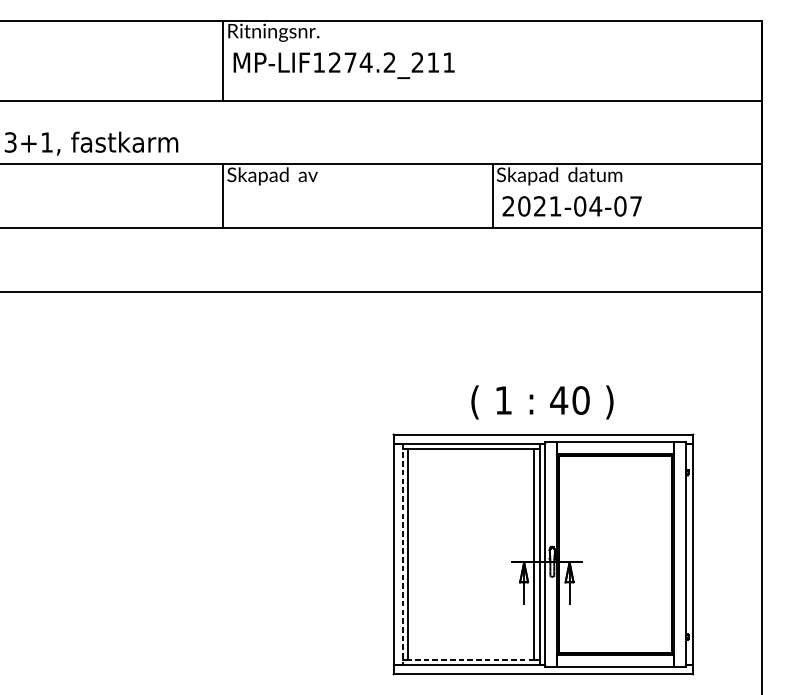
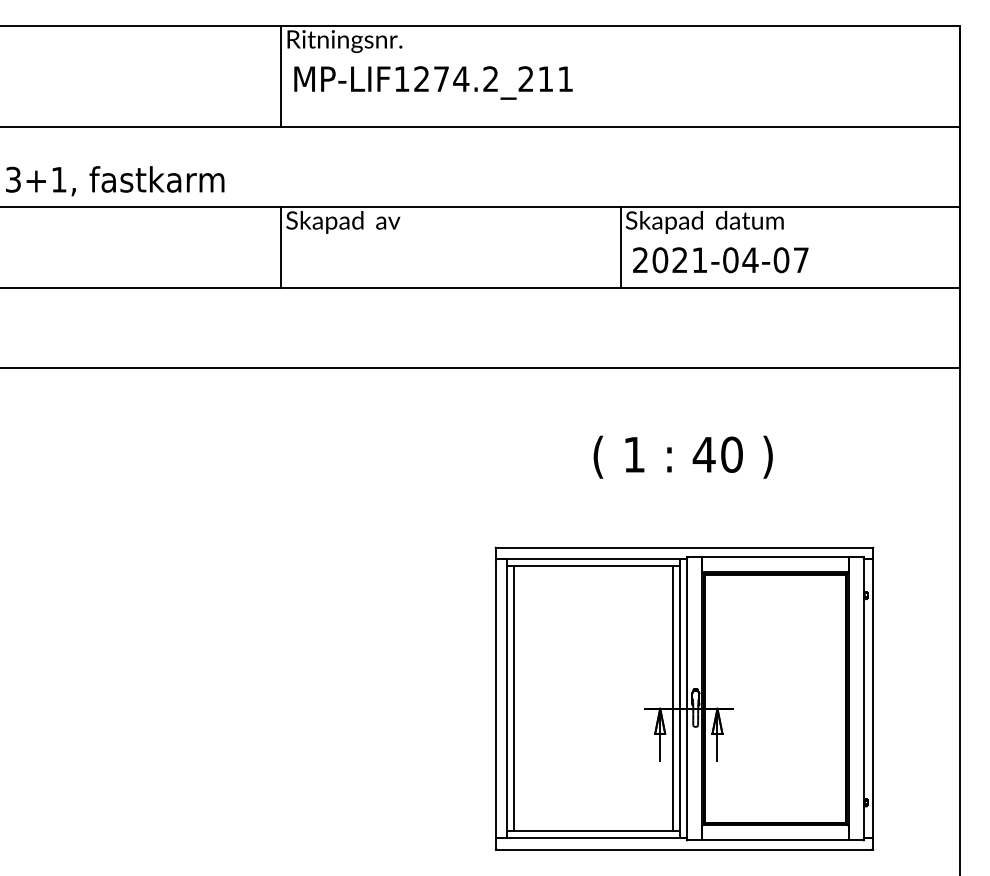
text: (541, 401) -> (682, 456), moved
line: (402, 554) -> (507, 698), dashed -> solid
line: (470, 659) -> (592, 831), dashed -> solid

